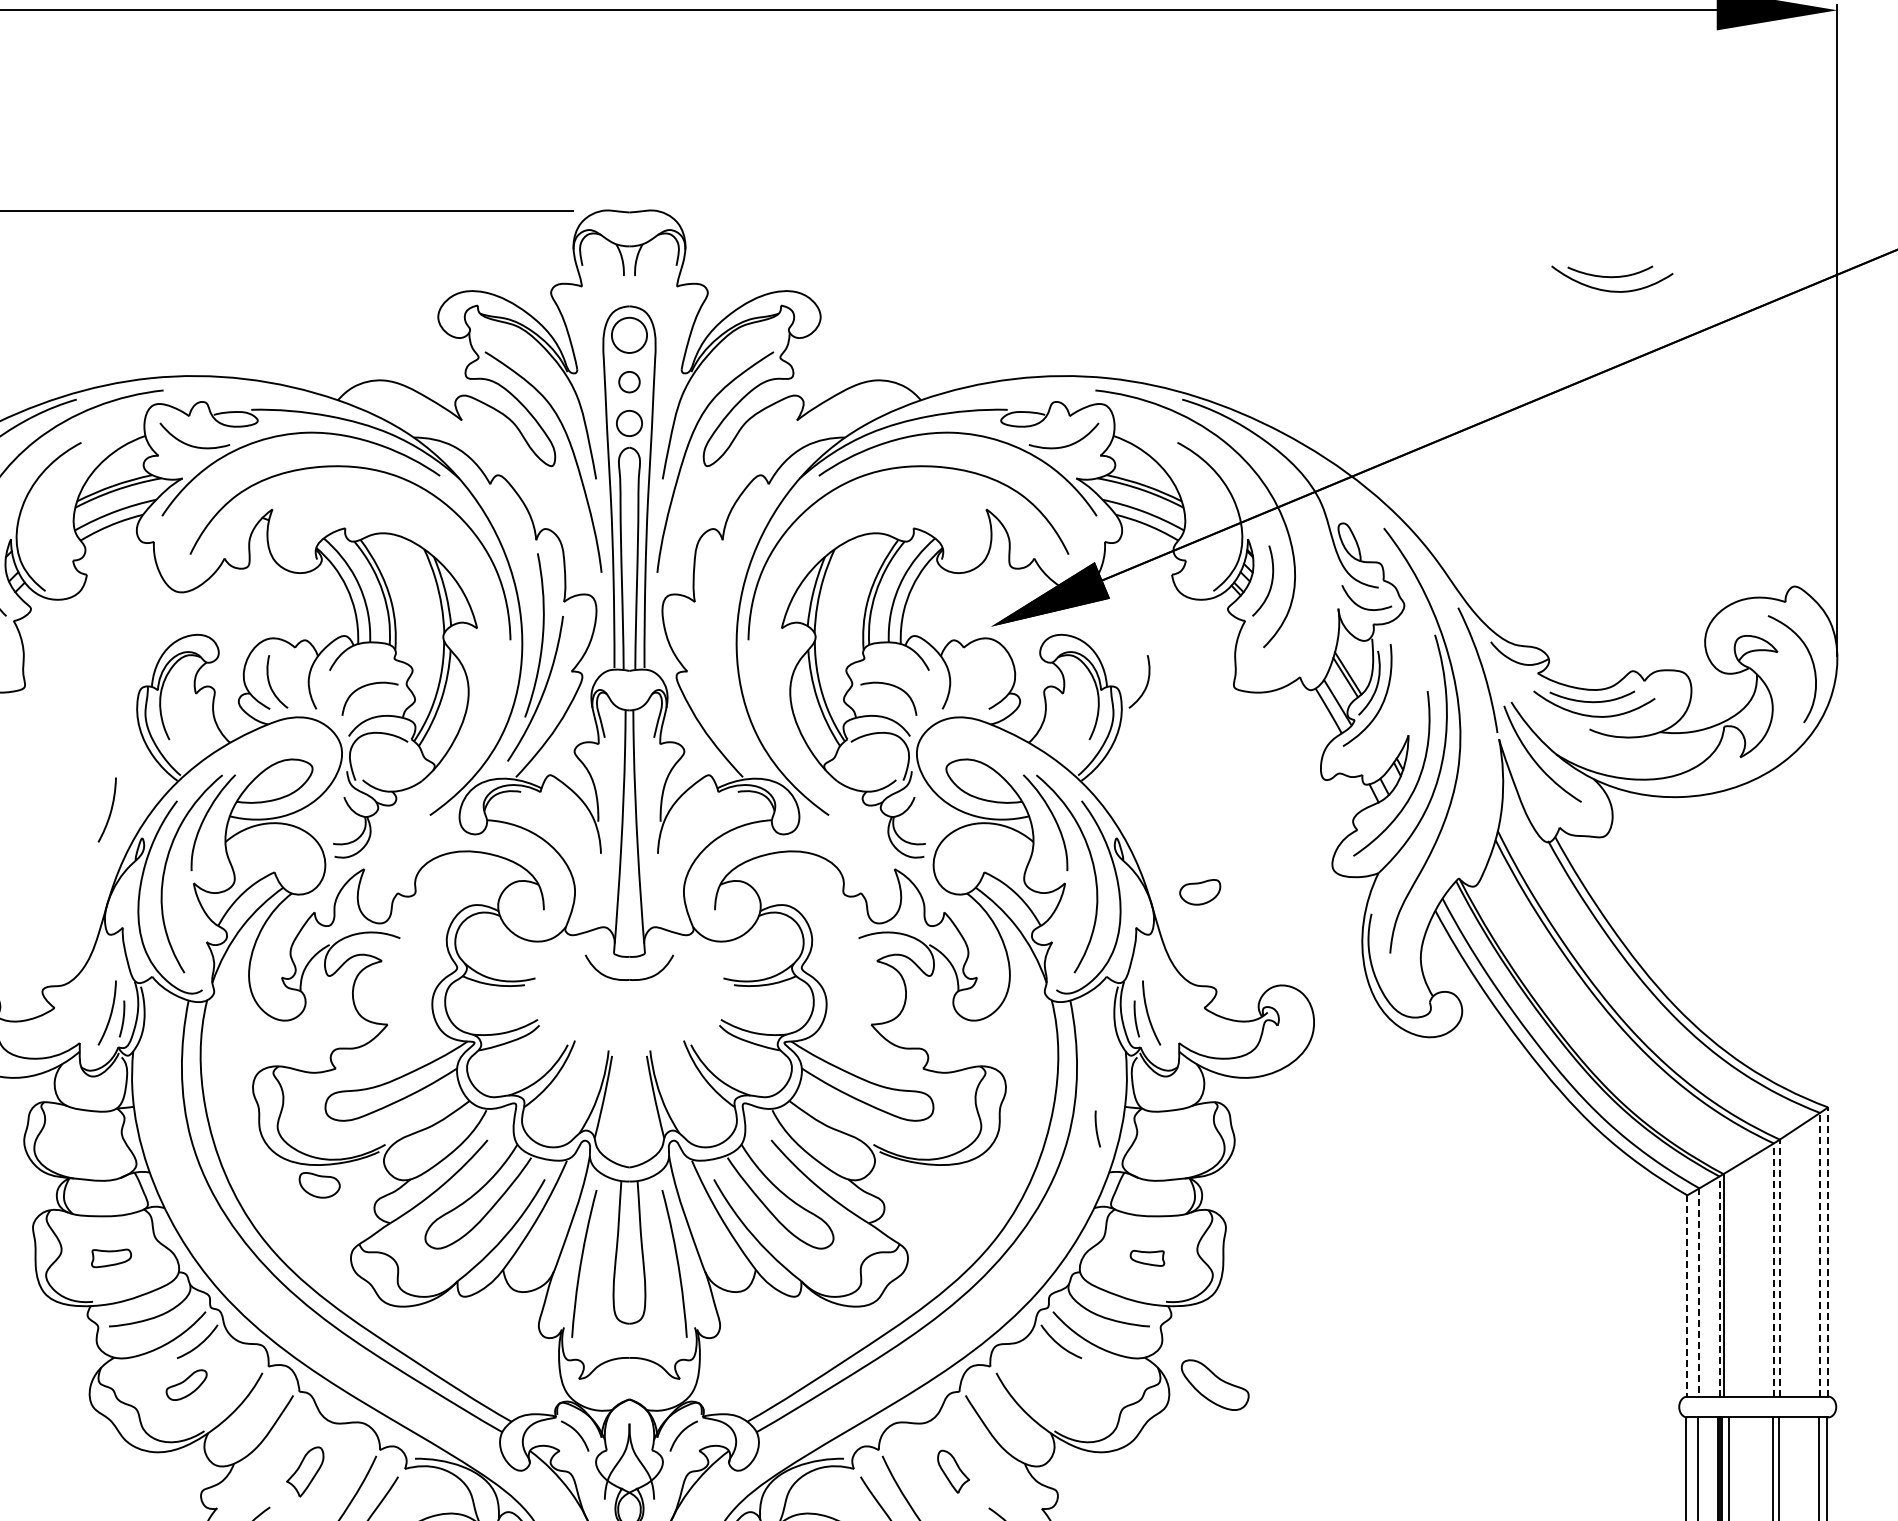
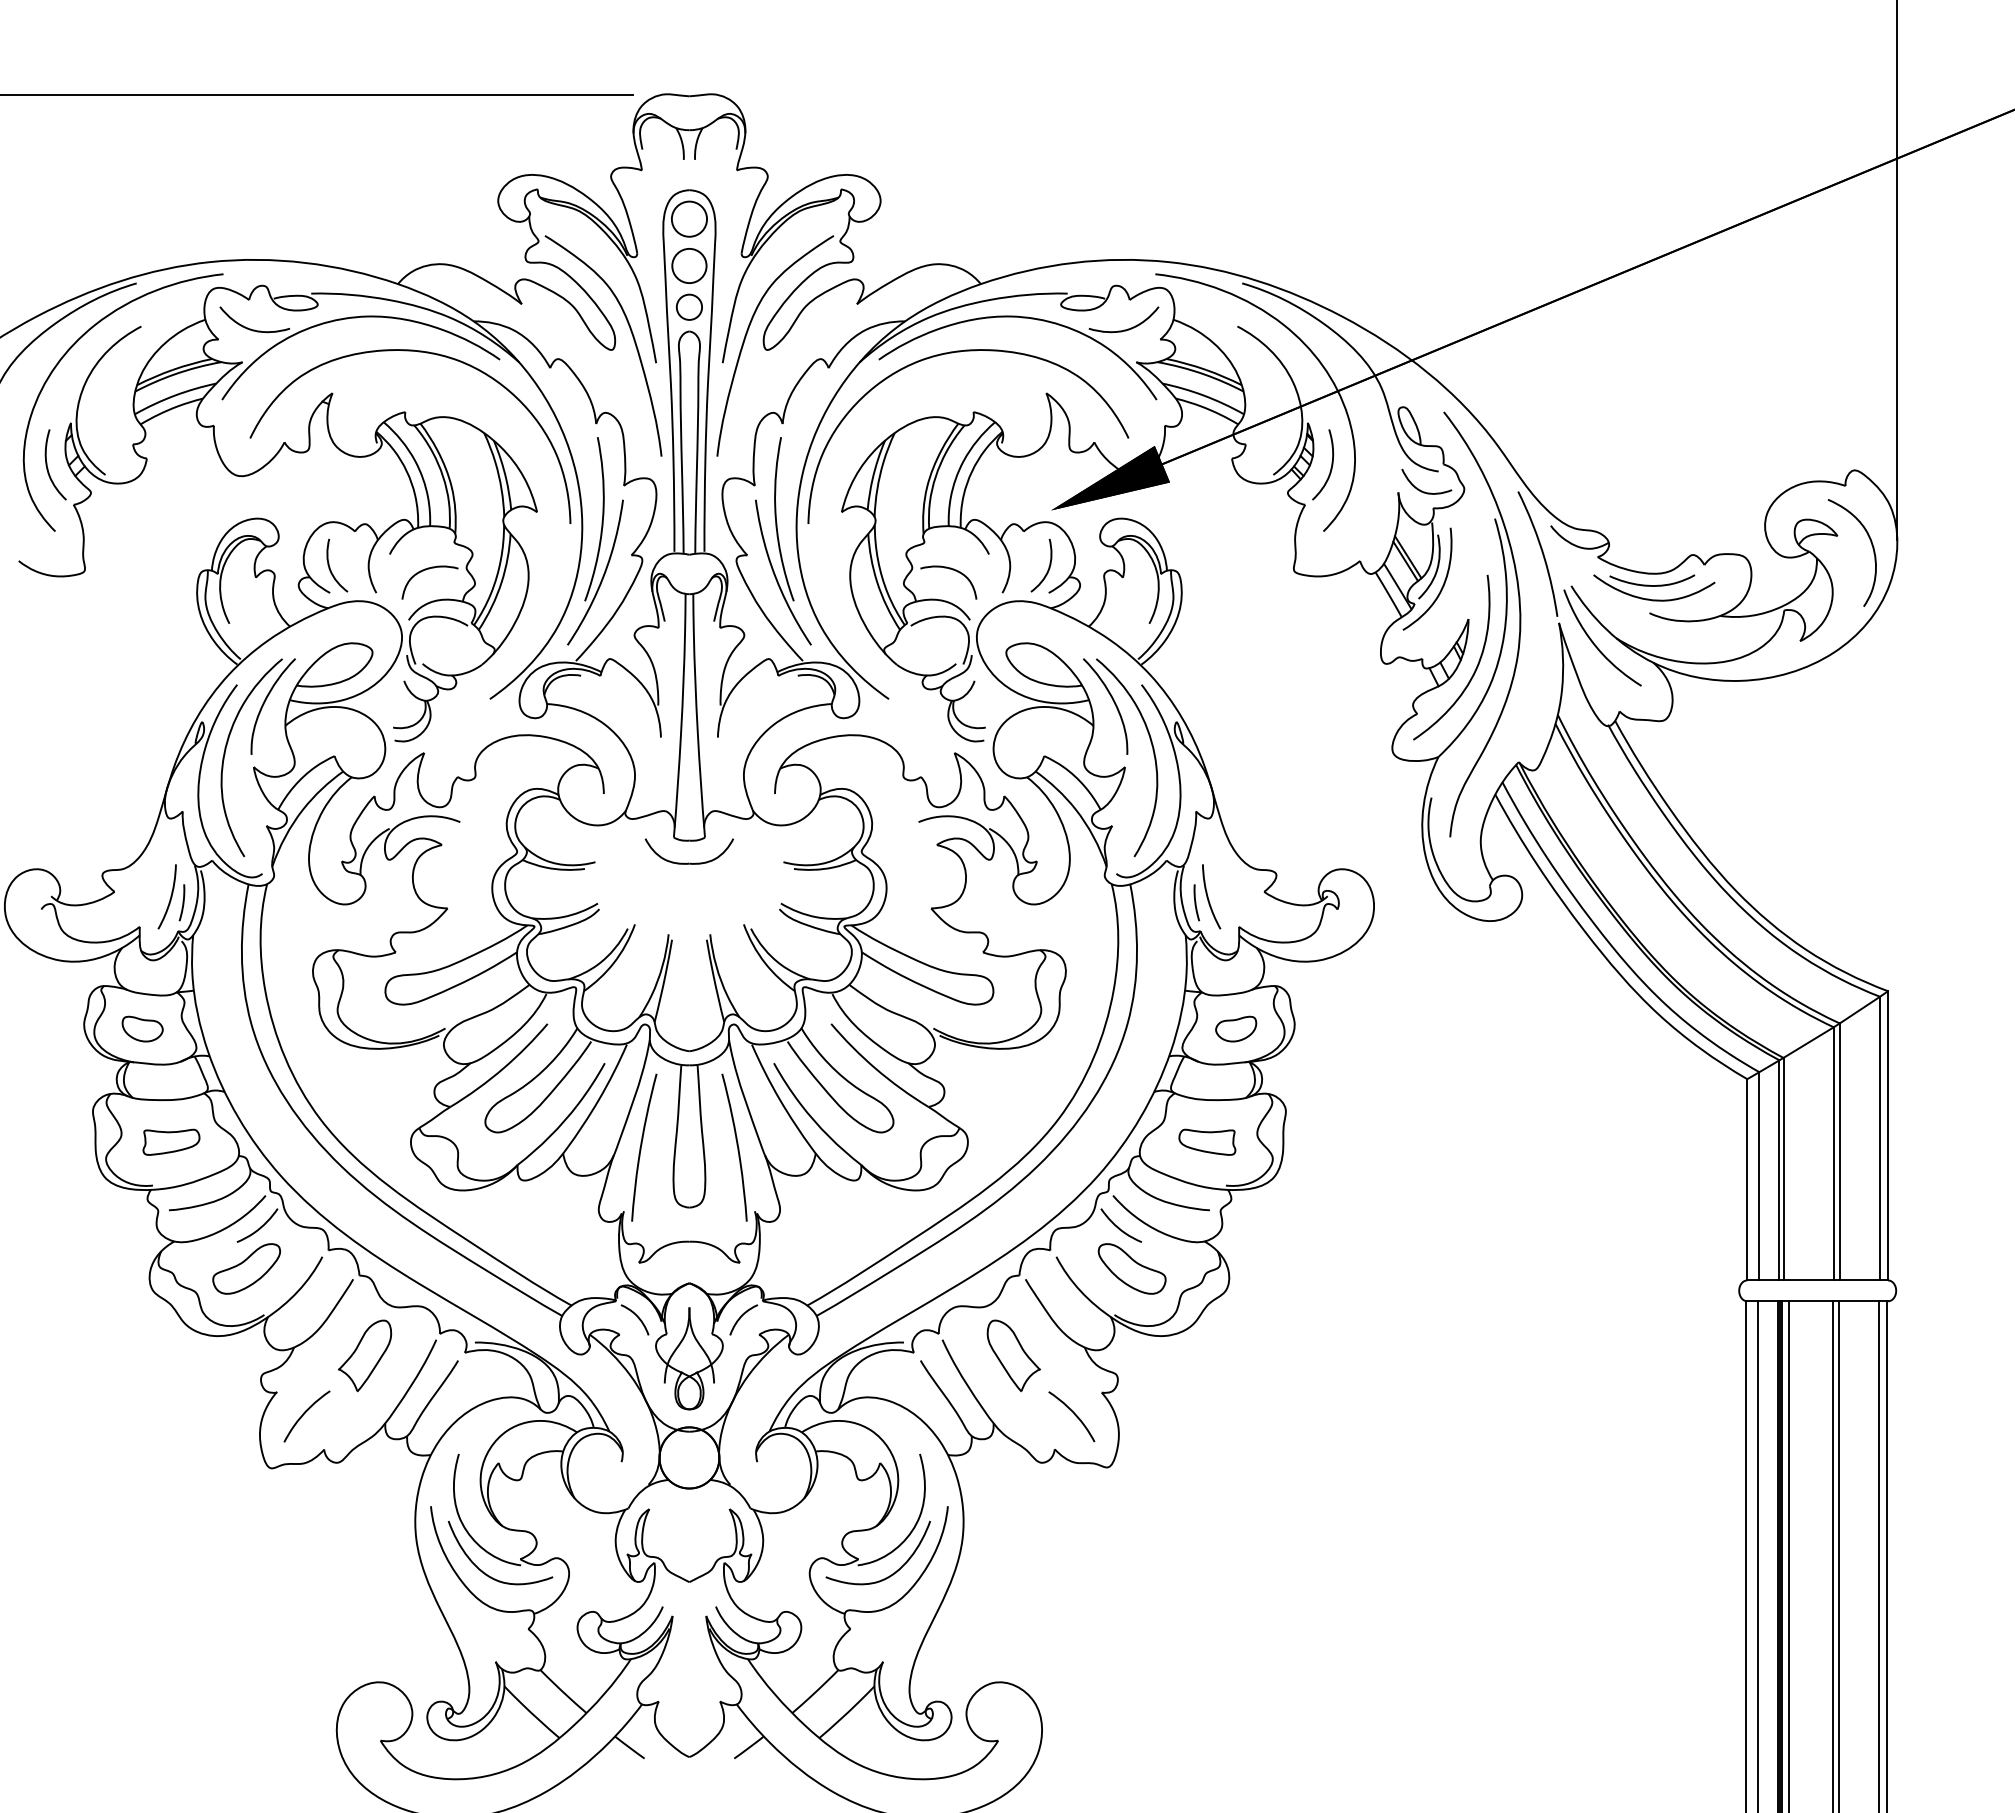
part: (1612, 278) -> (1672, 162), removed
circle: (629, 381) -> (689, 265), size x1.67
part: (723, 657) -> (783, 541), added
curve: (1146, 682) -> (1048, 566), moved
curve: (110, 809) -> (170, 693), removed
part: (1200, 891) -> (1236, 1028), moved
curve: (1097, 1128) -> (1157, 1012), removed
part: (319, 1184) -> (142, 1028), moved
line: (1828, 1251) -> (1888, 1135), dashed -> solid
line: (1820, 1254) -> (1880, 1138), dashed -> solid
part: (111, 1257) -> (171, 1141), size x1.43
part: (1147, 1257) -> (1207, 1141), size x1.67
line: (1779, 1267) -> (1839, 1151), dashed -> solid
line: (1773, 1269) -> (1833, 1153), dashed -> solid
line: (1719, 1285) -> (1779, 1169), dashed -> solid
line: (1699, 1292) -> (1759, 1176), dashed -> solid
line: (1687, 1295) -> (1747, 1179), dashed -> solid
part: (186, 1384) -> (246, 1268), size x1.67
part: (1214, 1384) -> (1131, 1268), moved
part: (305, 1471) -> (365, 1355), size x1.43
part: (953, 1471) -> (1013, 1355), size x1.67

